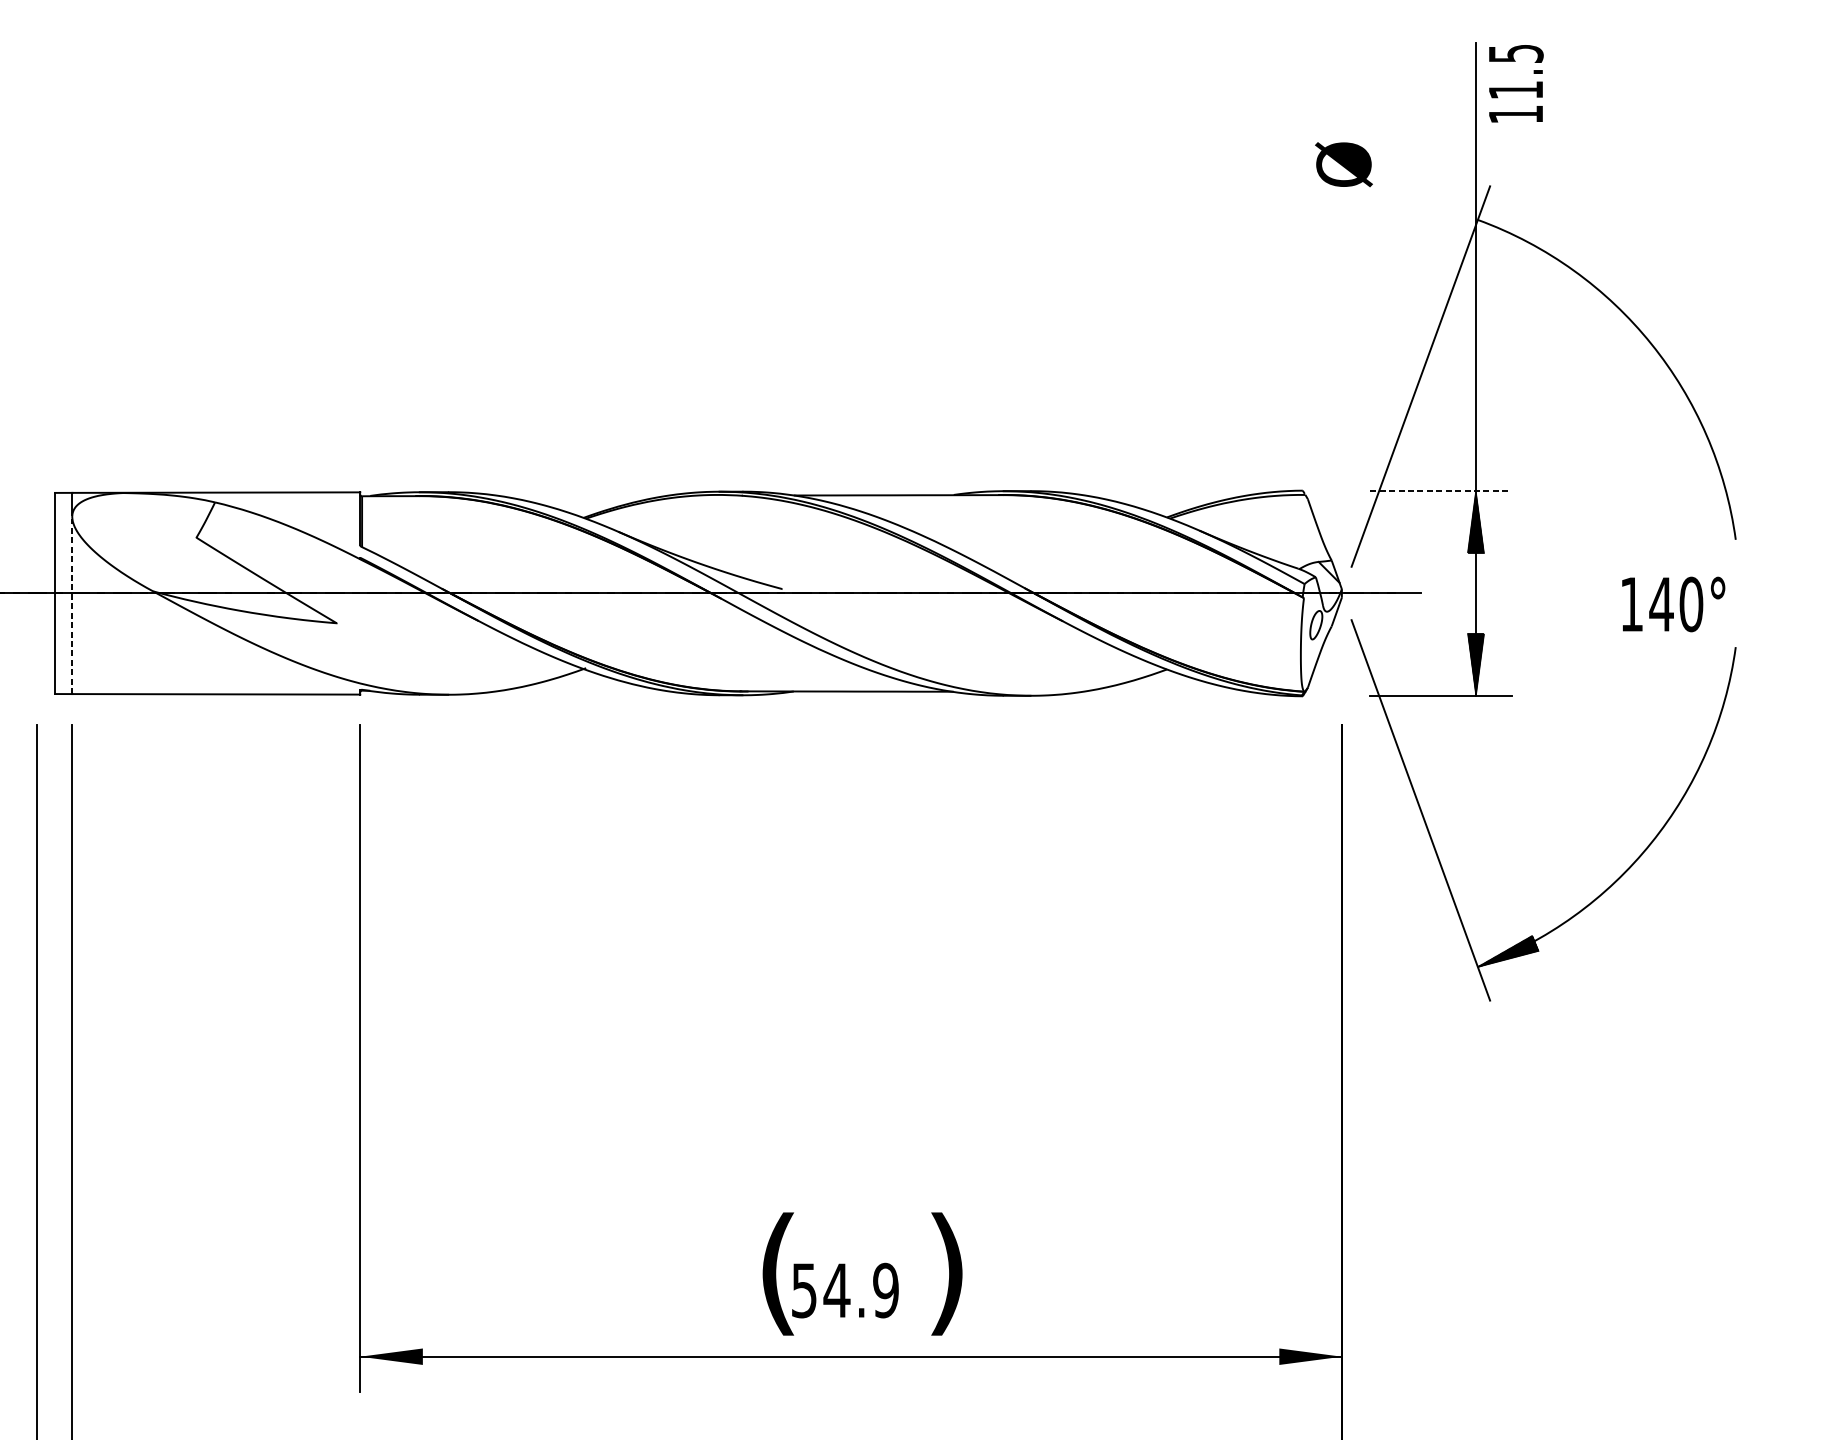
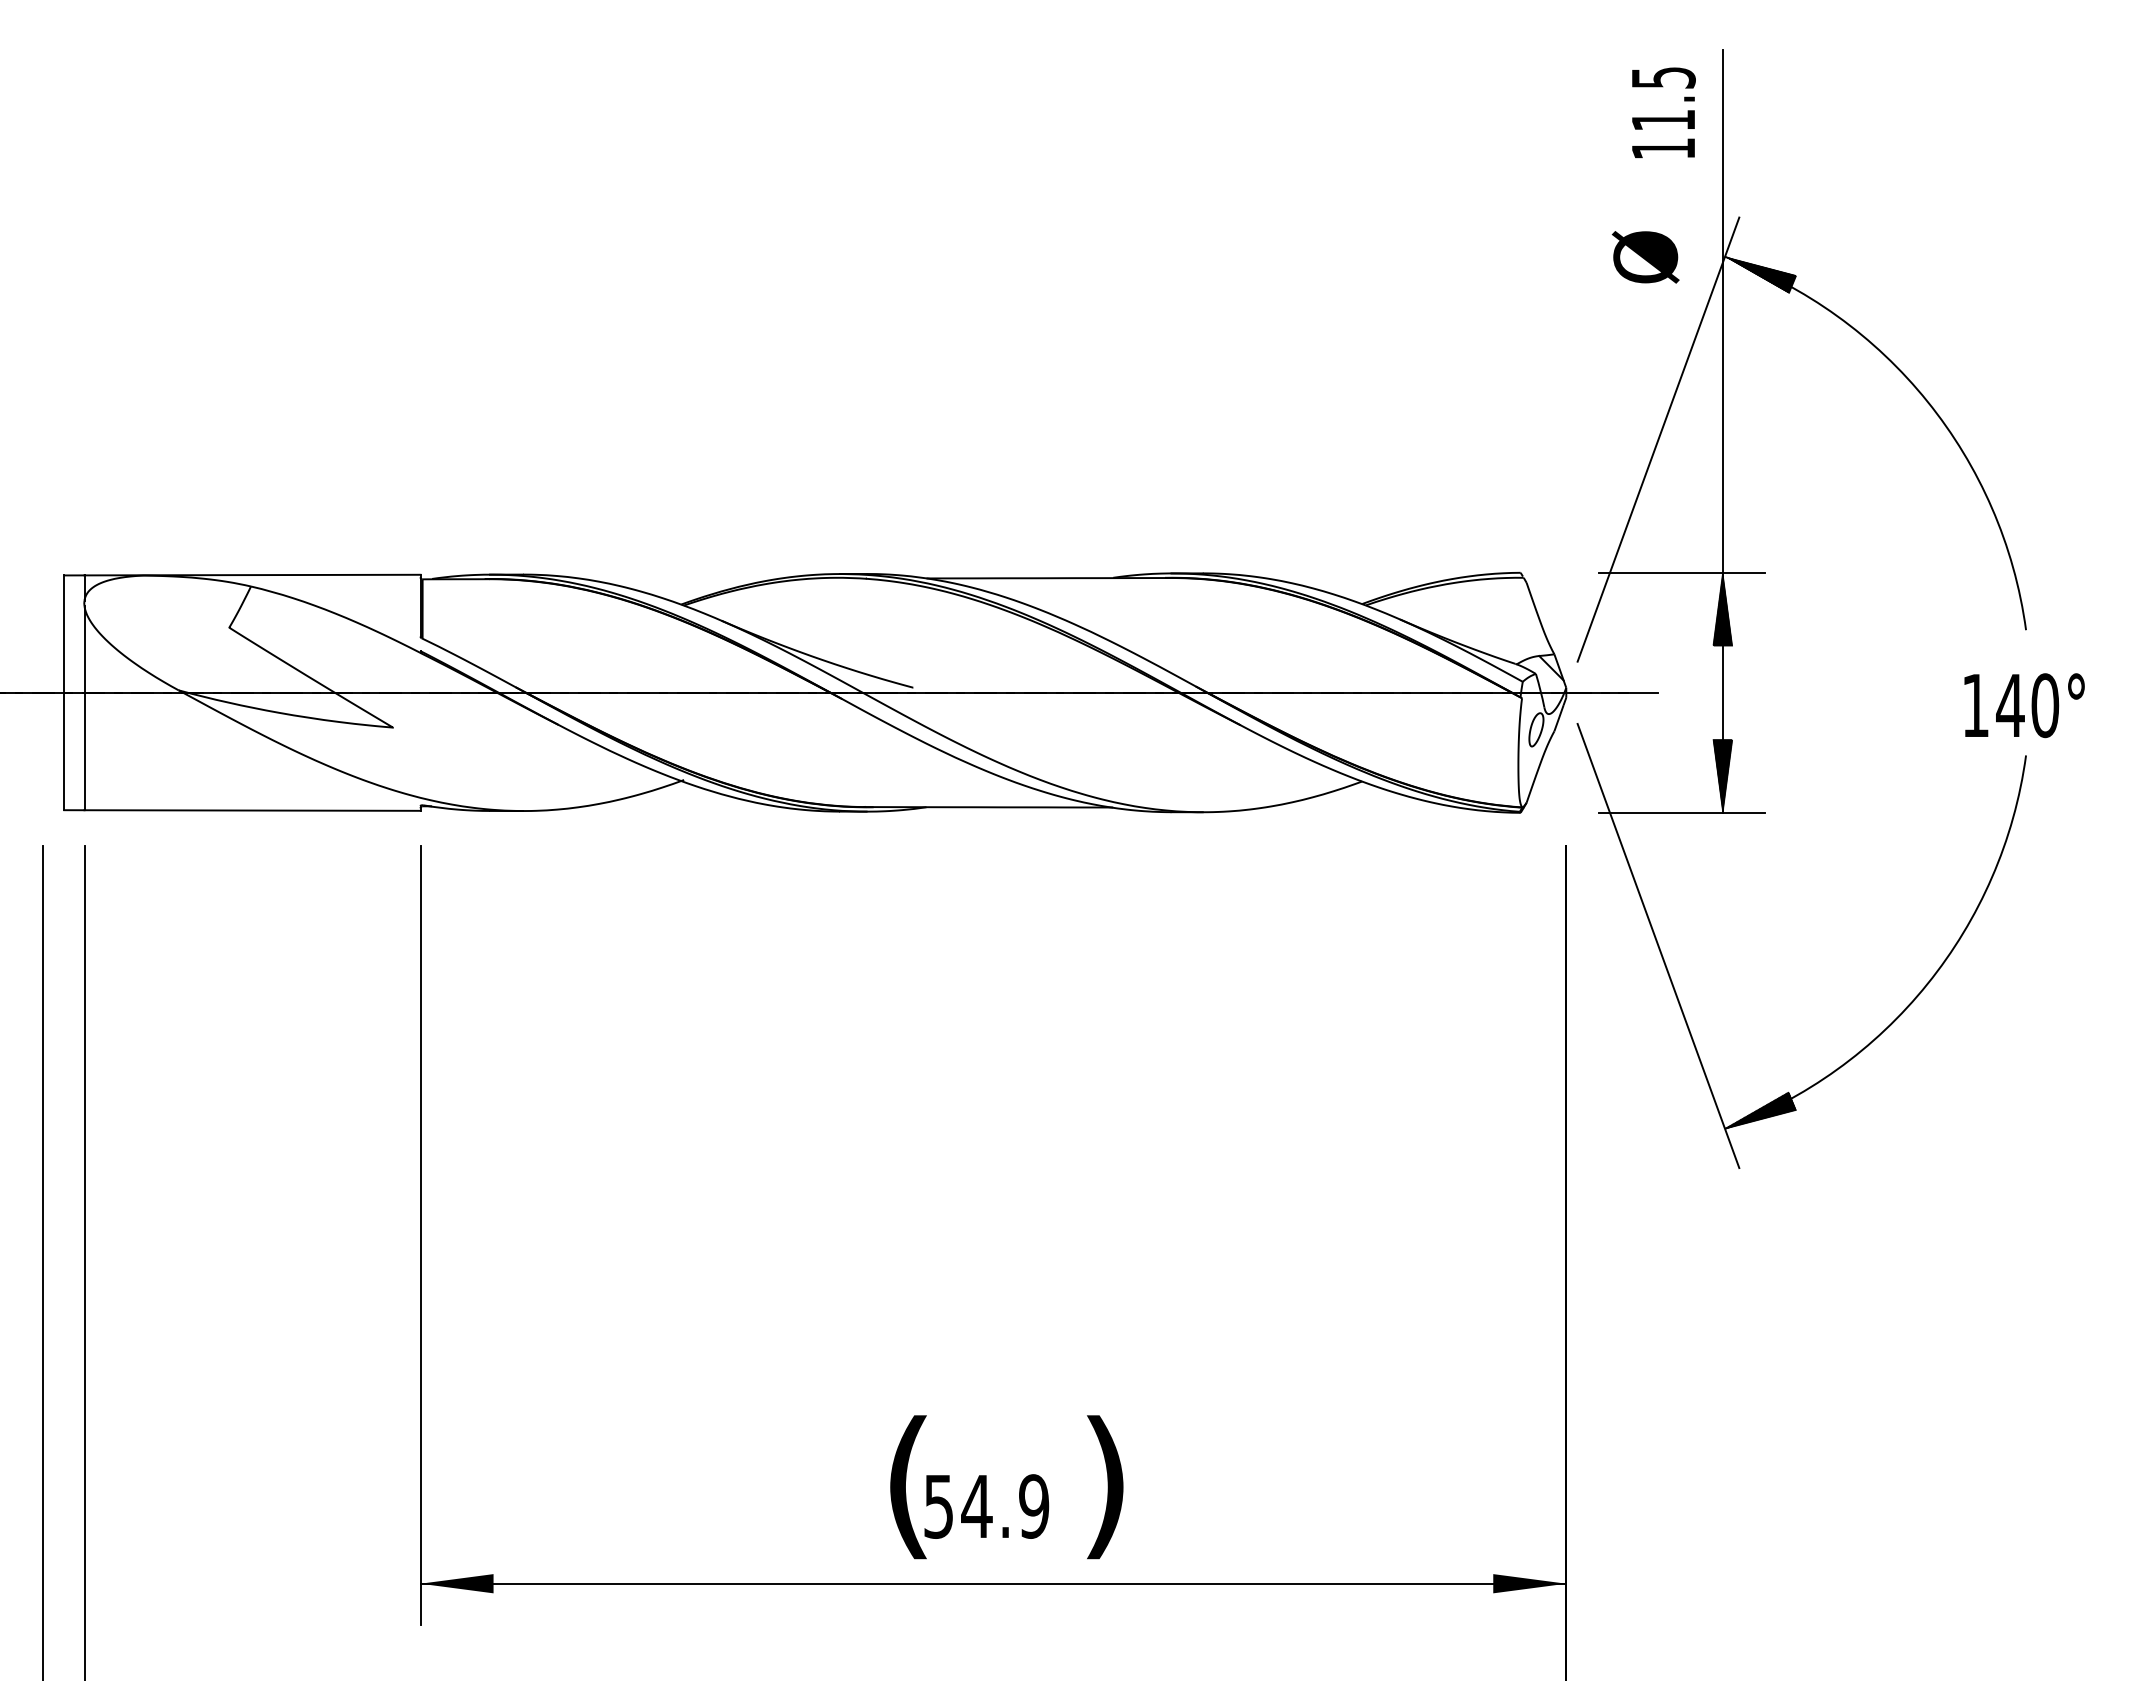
text: (1515, 83) -> (1663, 112), moved
text: (1343, 164) -> (1645, 257), moved
hatch: (1508, 235) -> (1760, 274), added
line: (1441, 490) -> (1682, 572), dashed -> solid
text: (1673, 604) -> (2024, 705), moved
line: (72, 606) -> (84, 707), dashed -> solid

